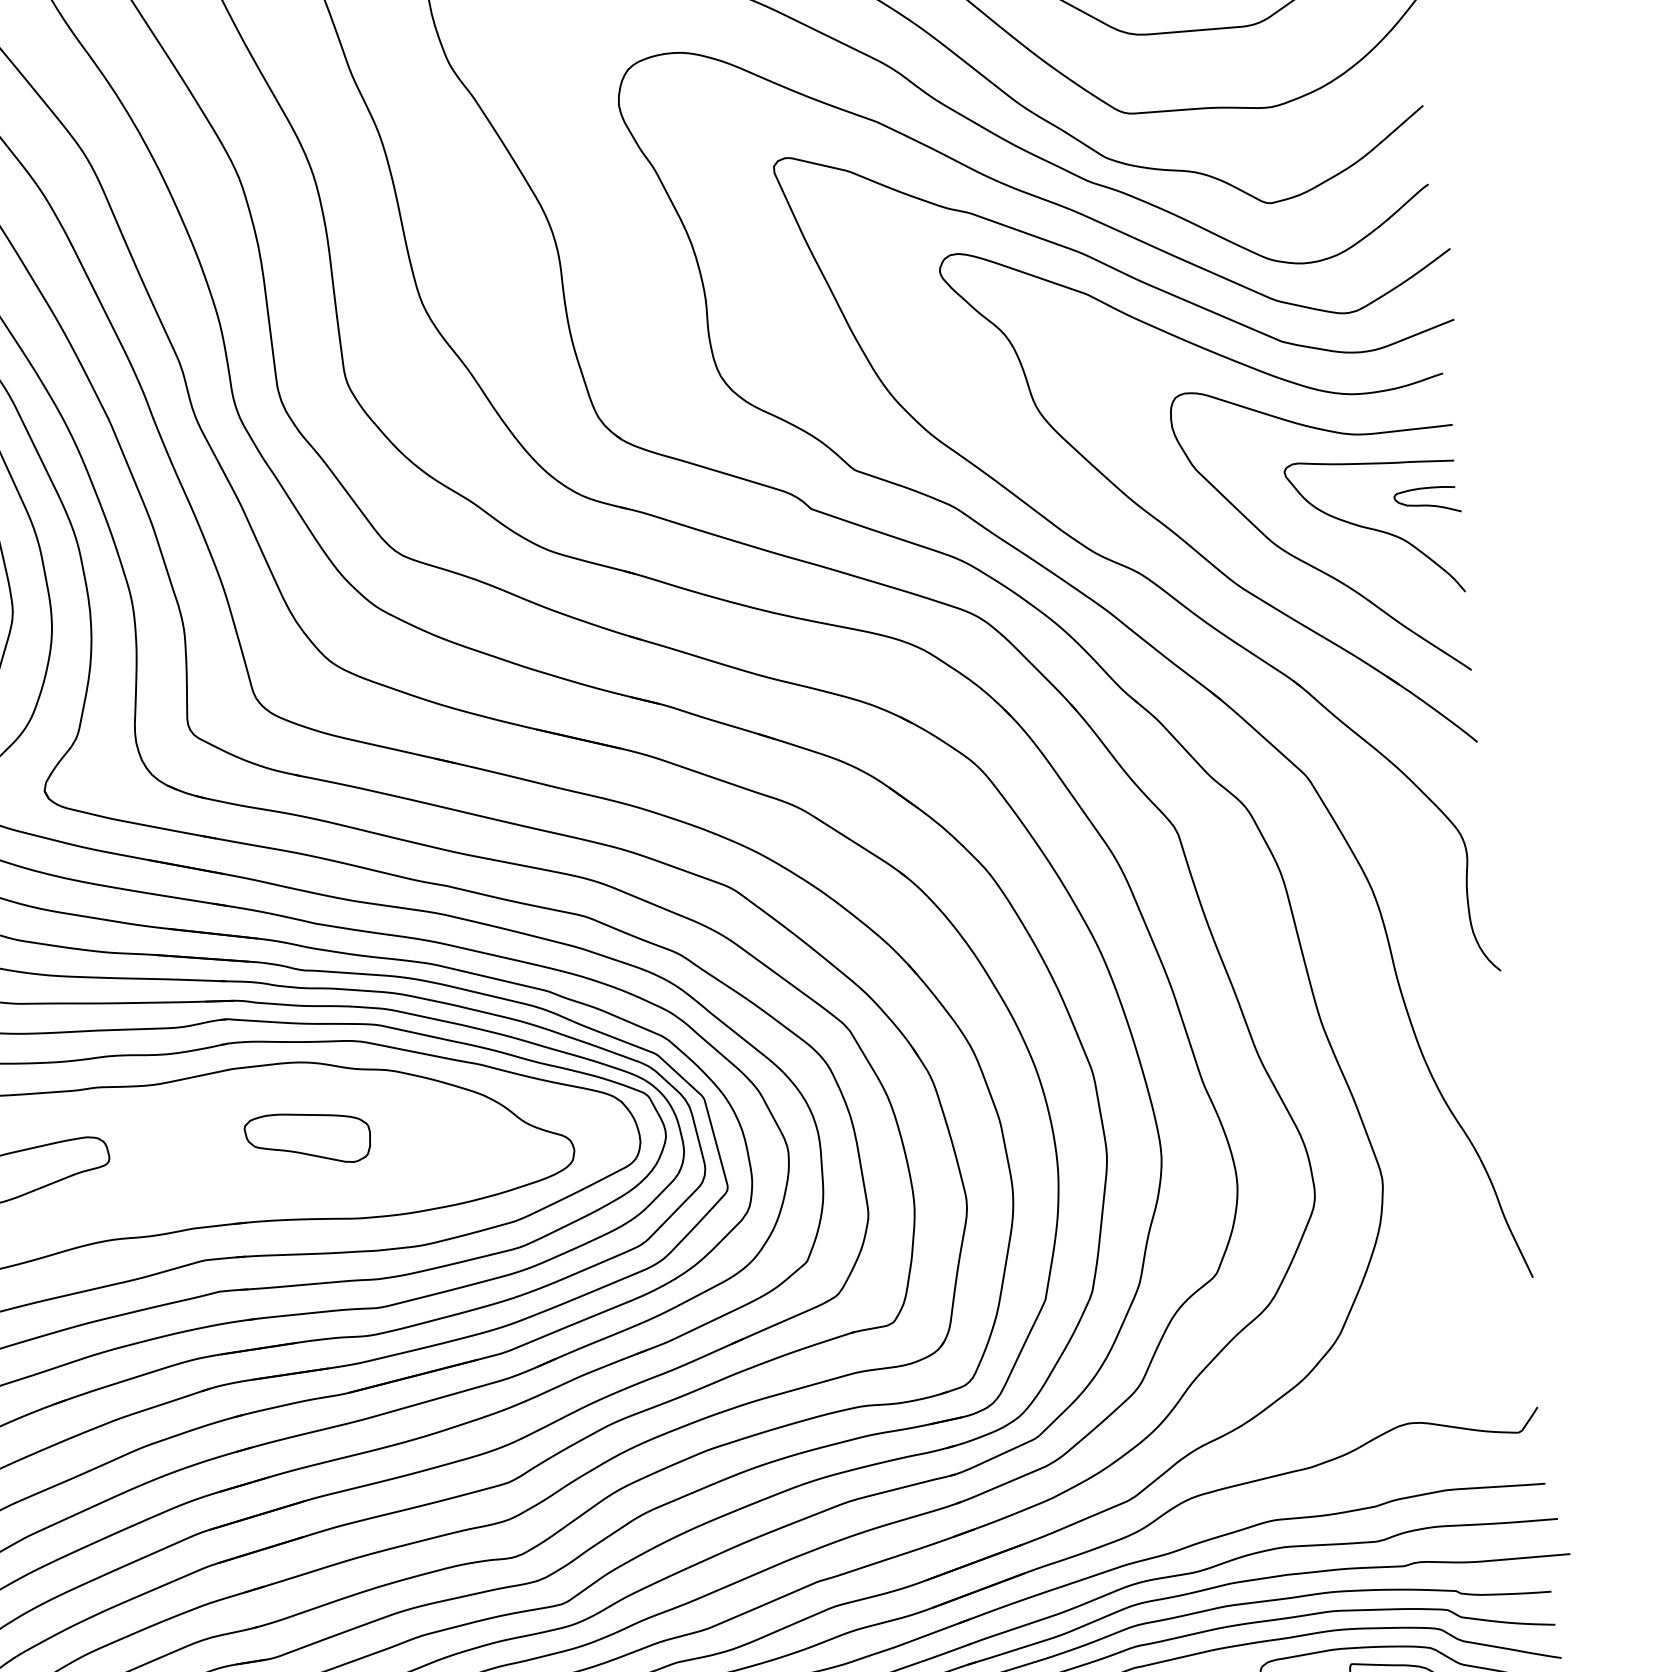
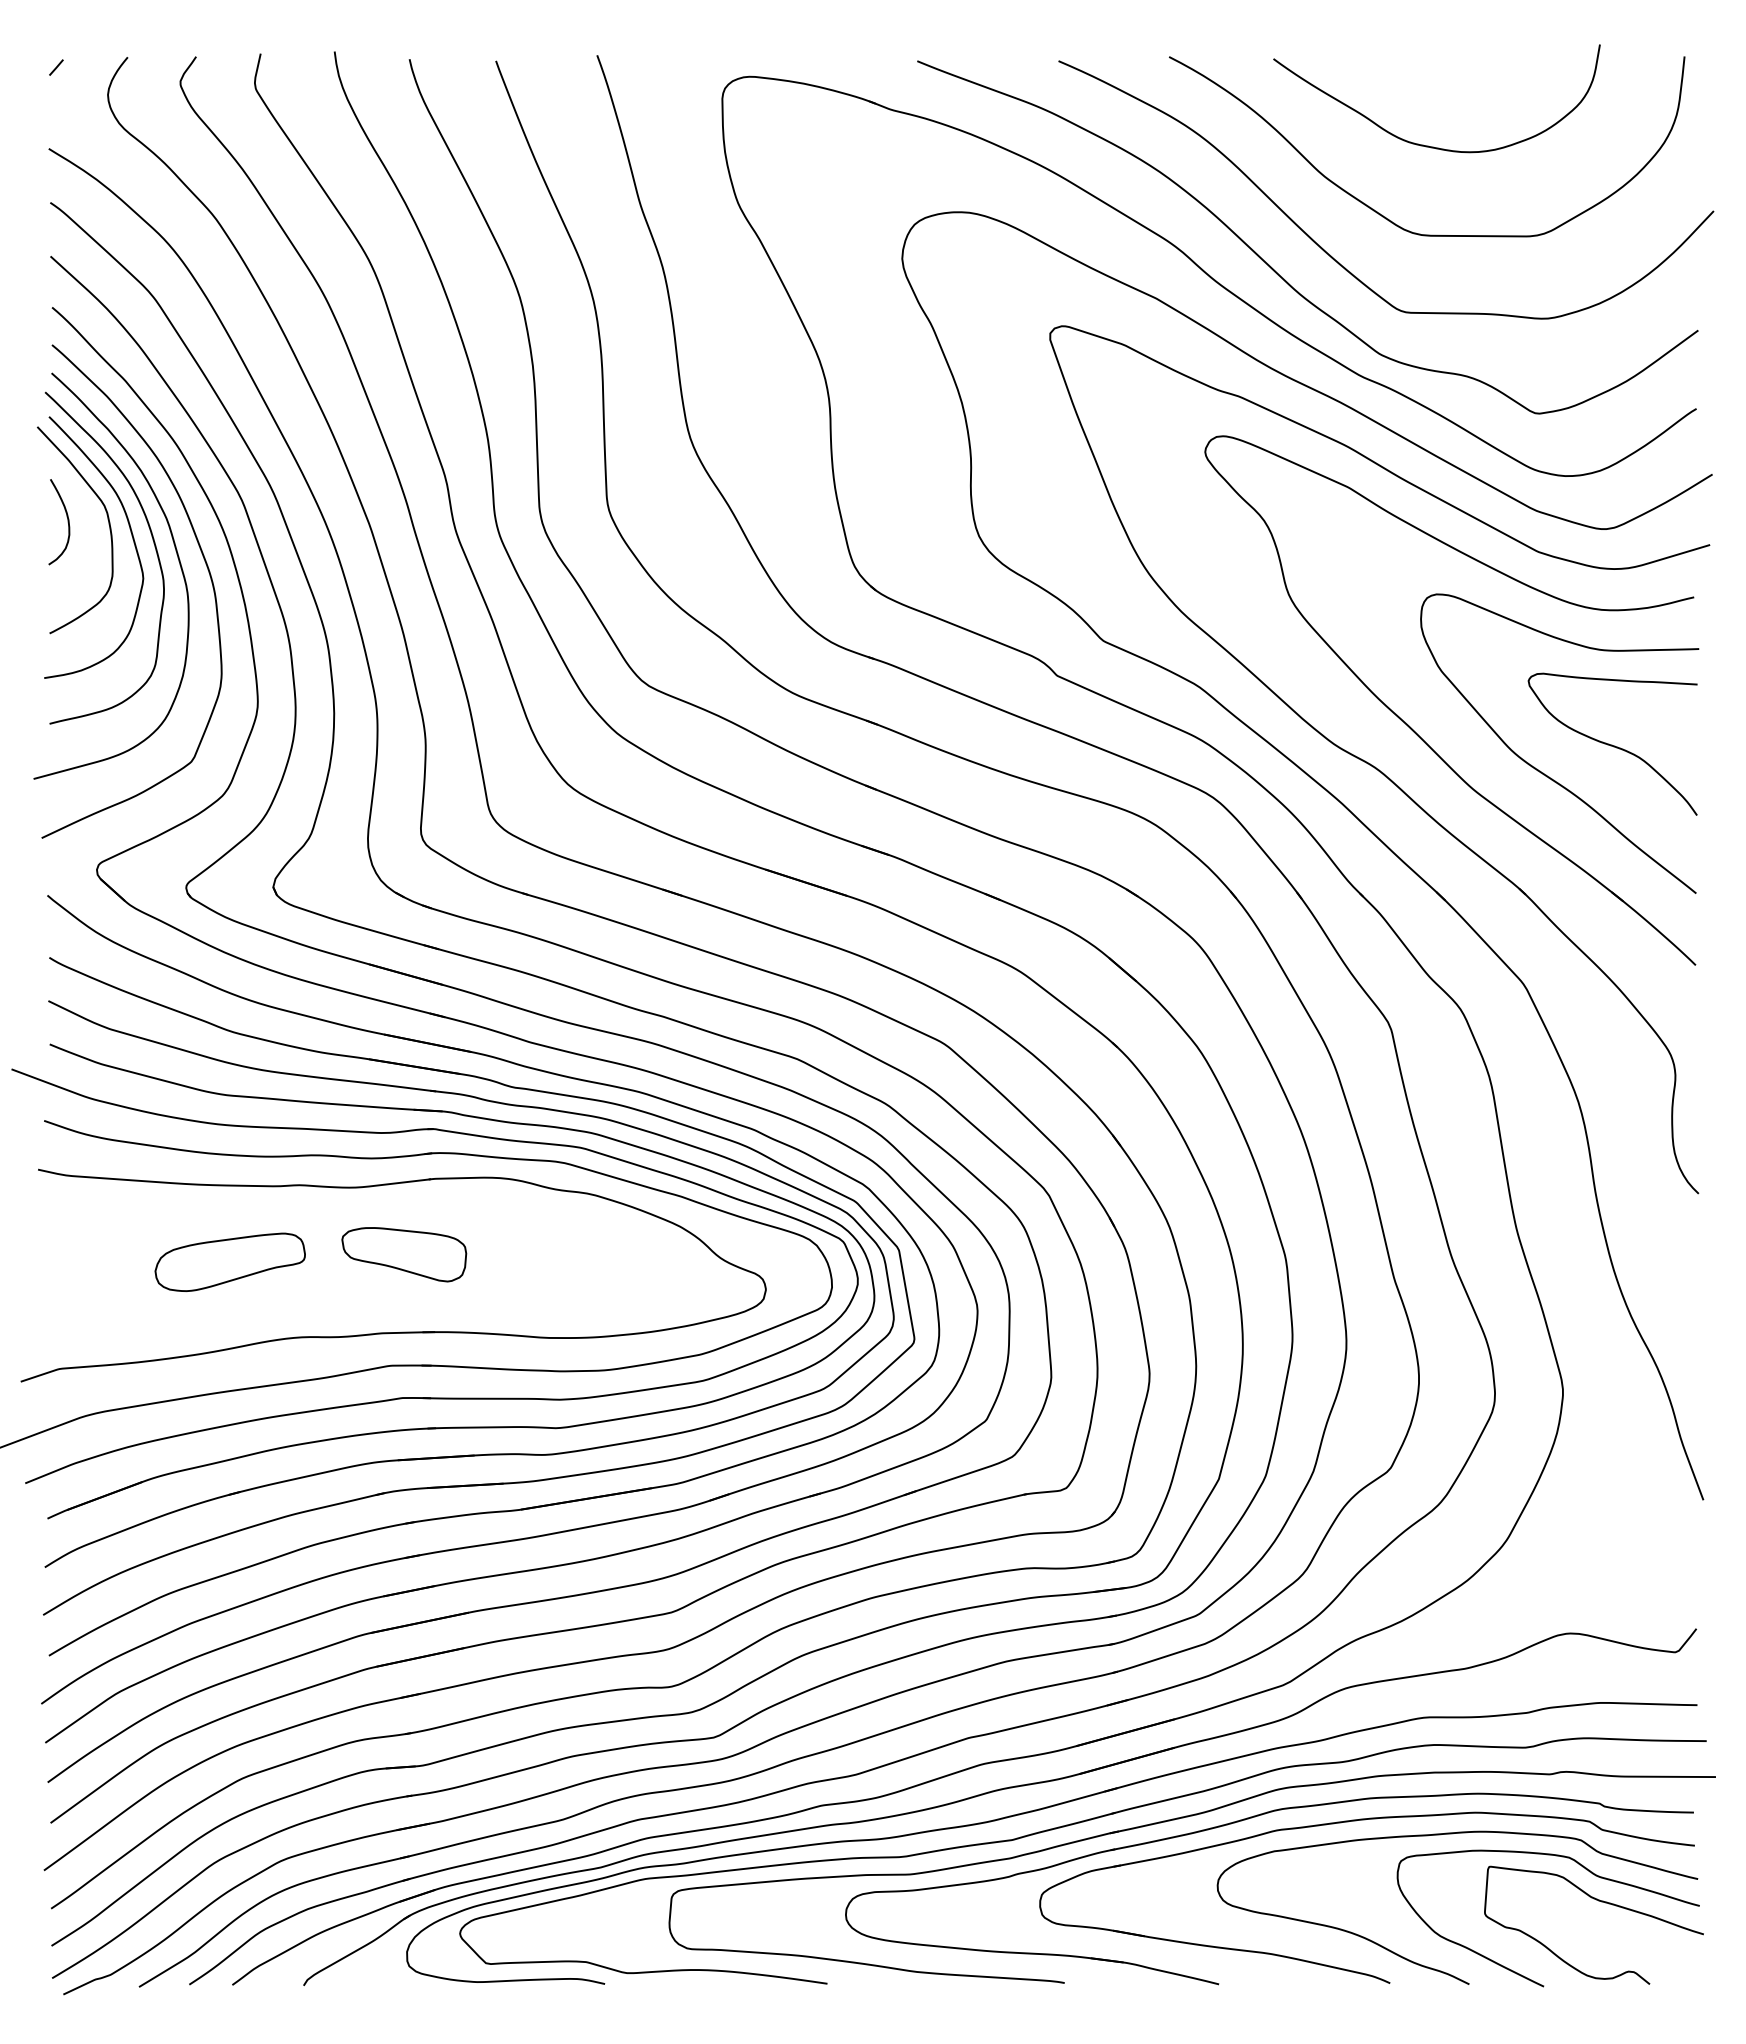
curve: (1427, 504) -> (1667, 725), removed
part: (308, 1138) -> (404, 1254), moved

